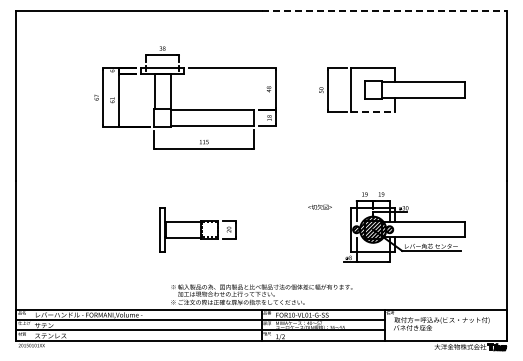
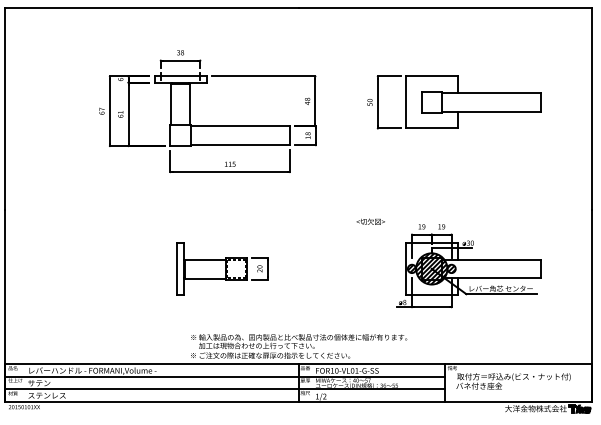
line: (384, 10) -> (445, 7), dashed -> solid
line: (373, 112) -> (432, 129), dashed -> solid
text: (319, 206) -> (370, 220), moved

